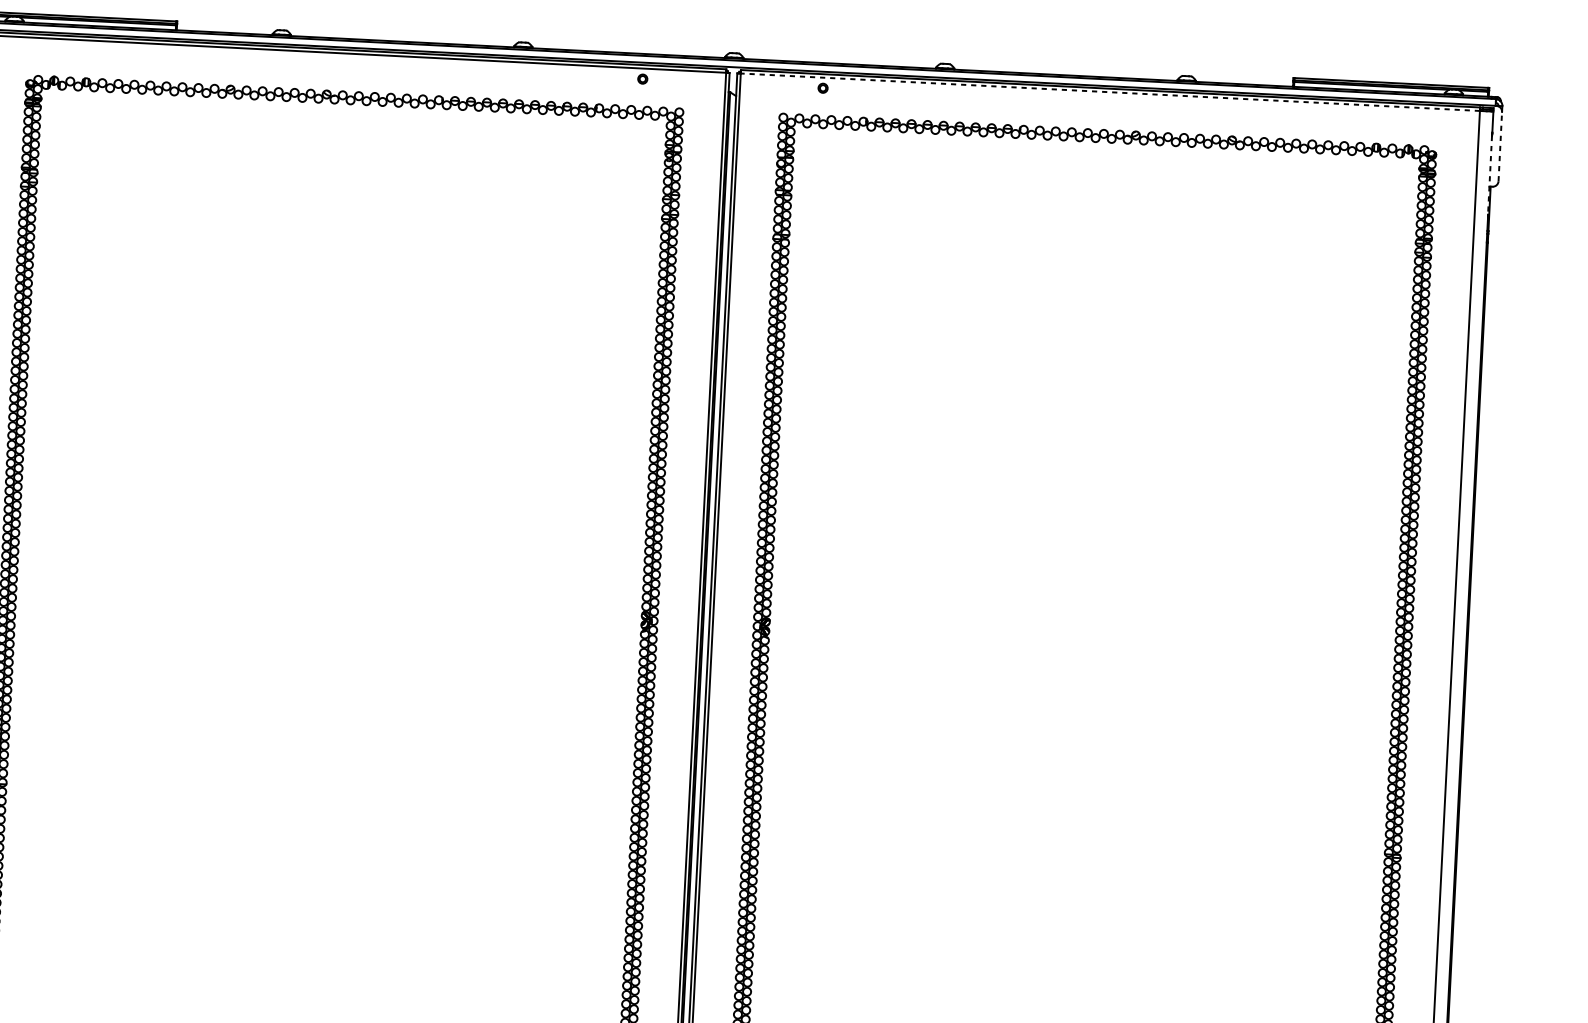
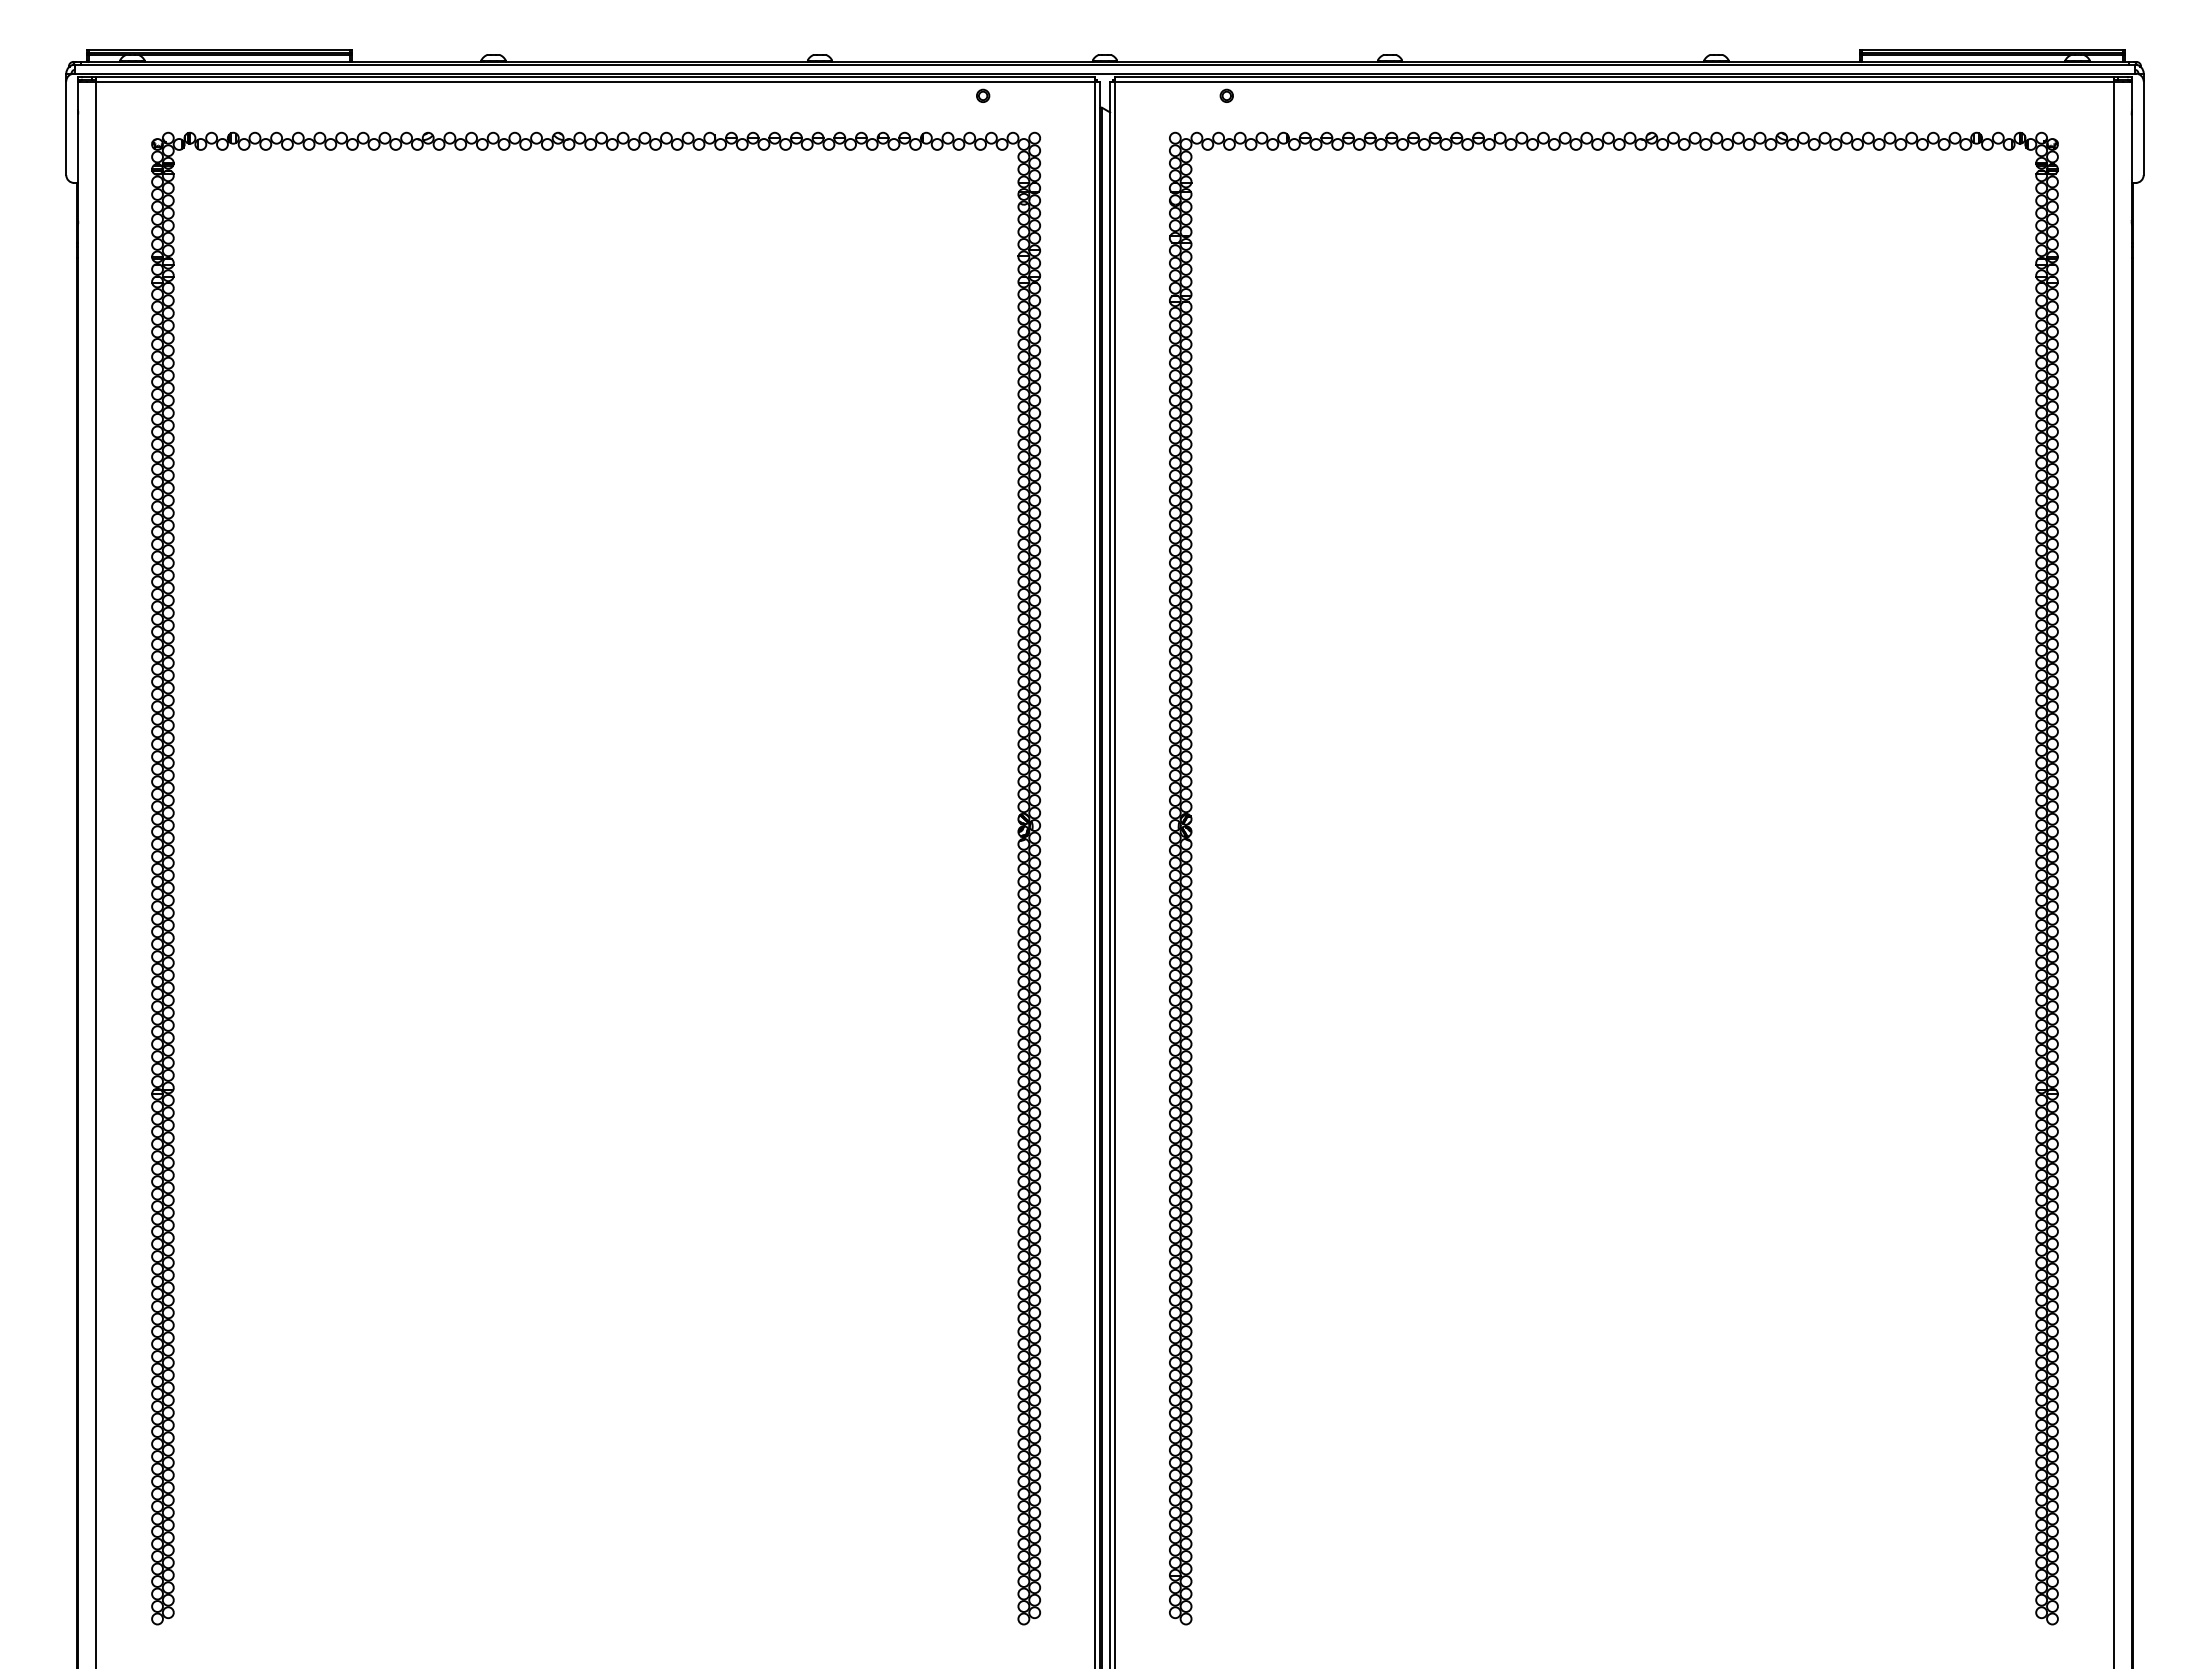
line: (1109, 92) -> (1613, 81), dashed -> solid
line: (1500, 146) -> (2143, 128), dashed -> solid
line: (1489, 175) -> (2131, 168), dashed -> solid

